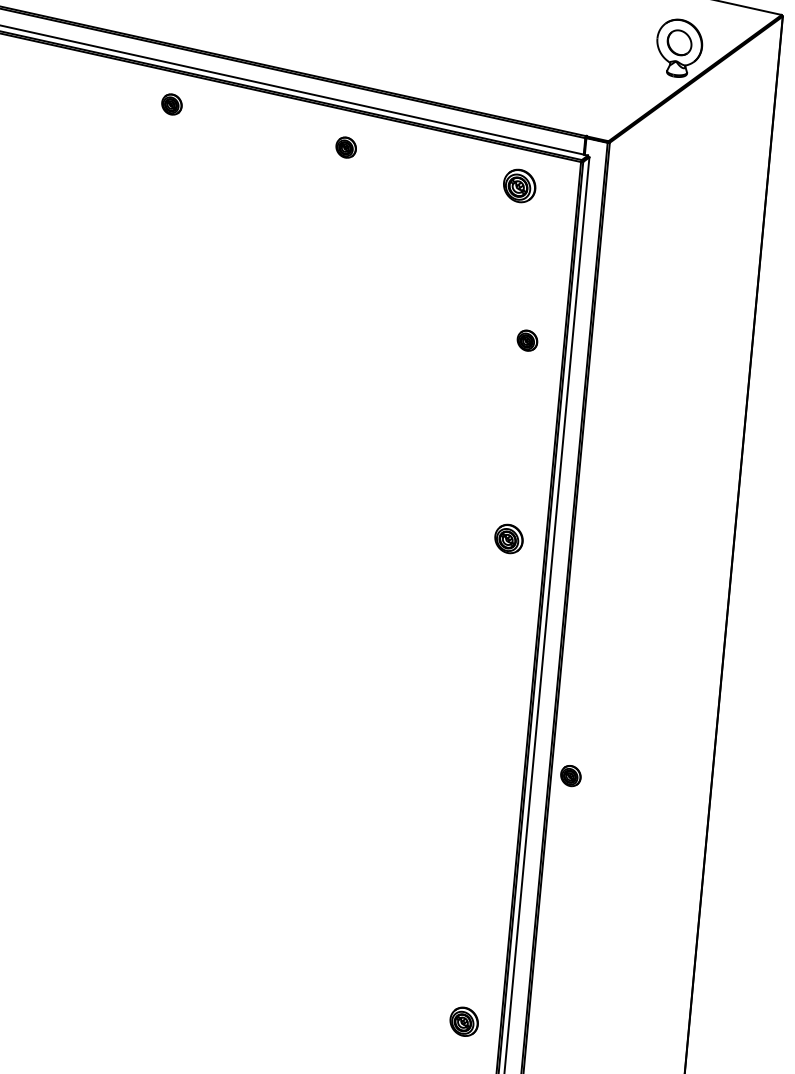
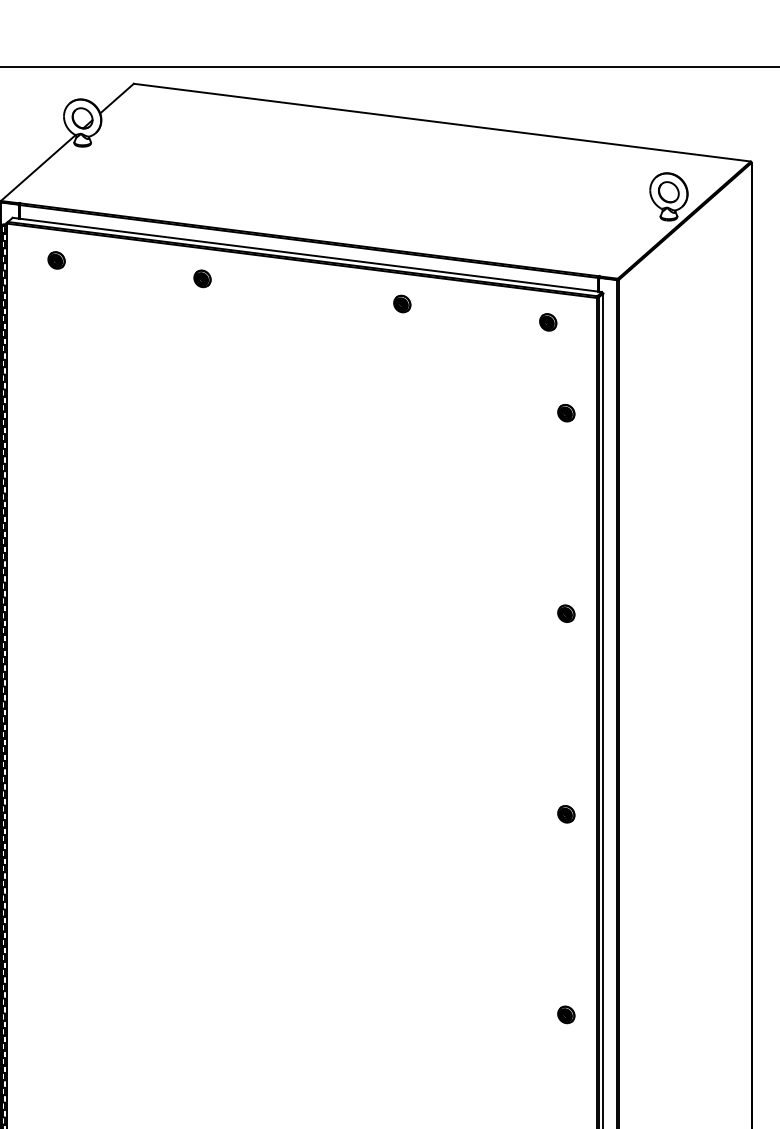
part: (171, 104) -> (202, 278), moved
part: (520, 186) -> (548, 322), size x0.62
part: (527, 341) -> (566, 413), moved
part: (509, 538) -> (566, 613), size x0.71
part: (571, 776) -> (566, 814), moved
part: (464, 1021) -> (566, 1014), size x0.71

